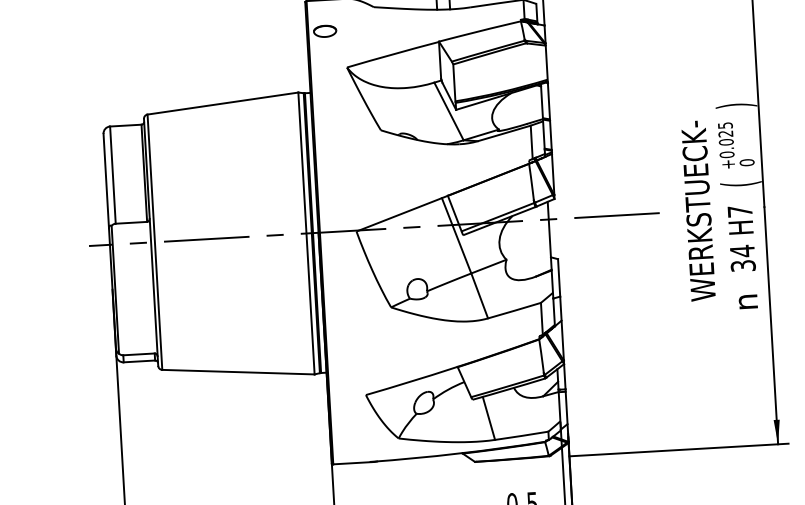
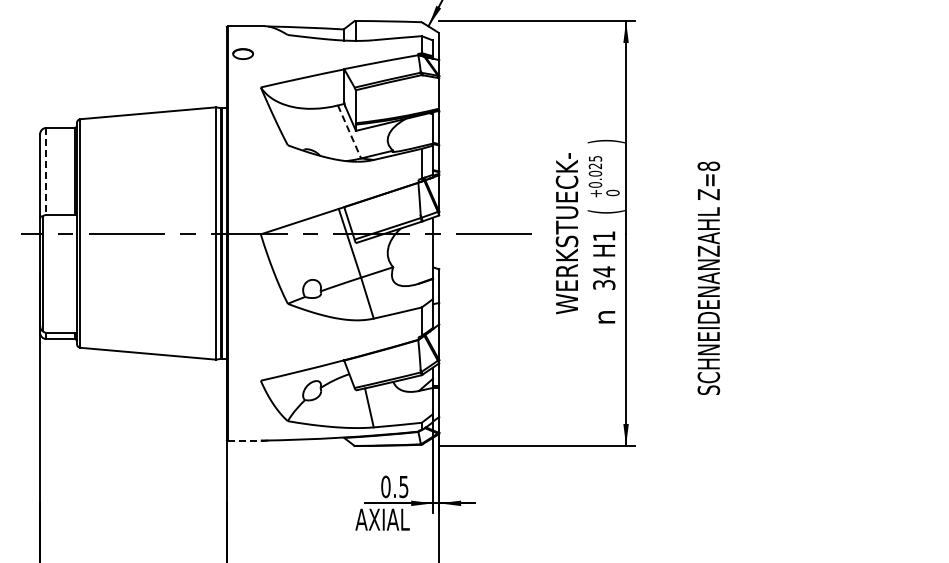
line: (448, 110) -> (349, 131), solid -> dashed
line: (113, 175) -> (46, 171), solid -> dashed
text: (740, 211) -> (604, 236), H7 -> H1
line: (353, 462) -> (246, 440), solid -> dashed

